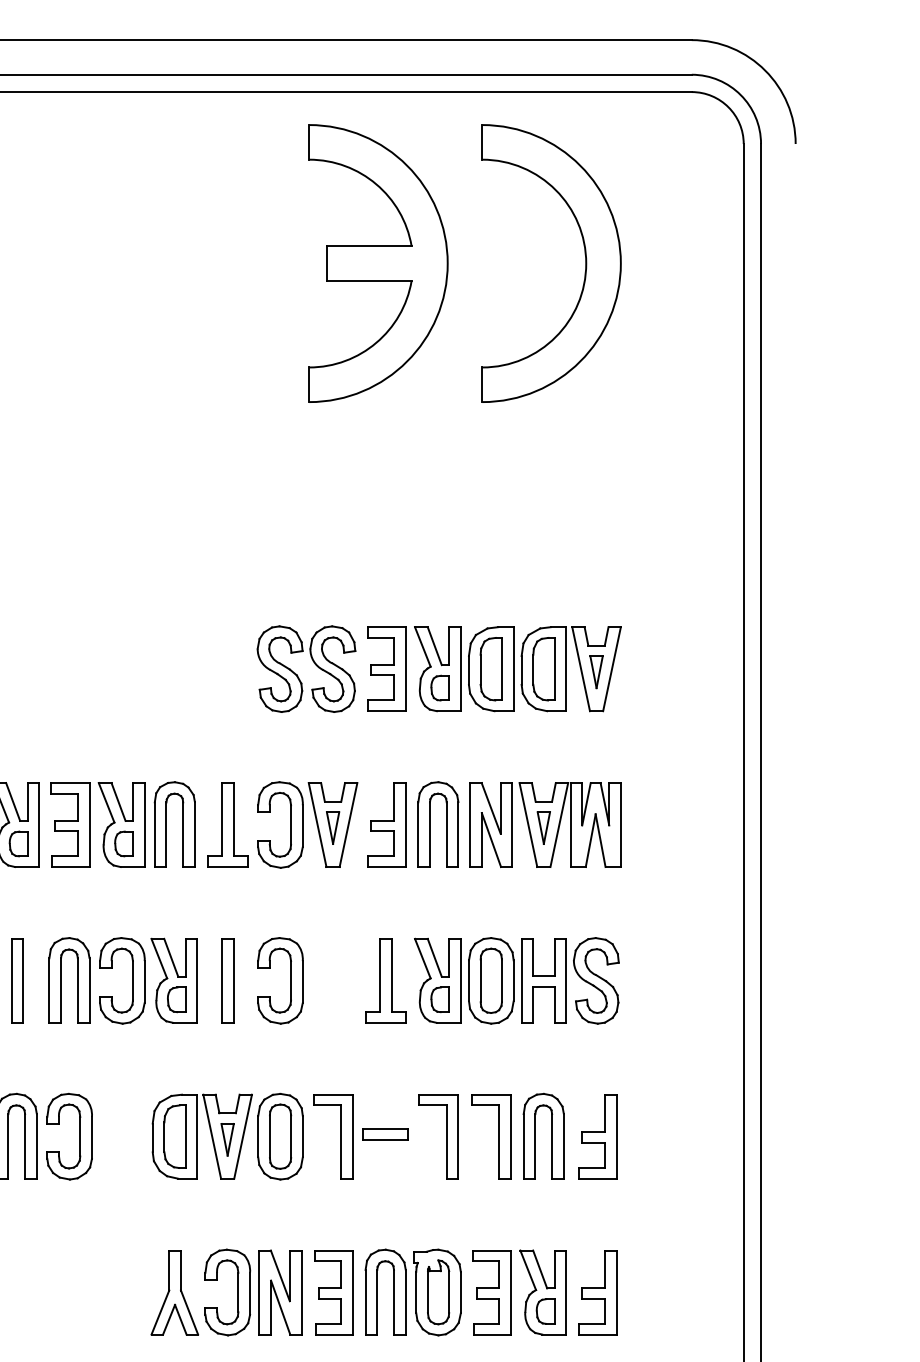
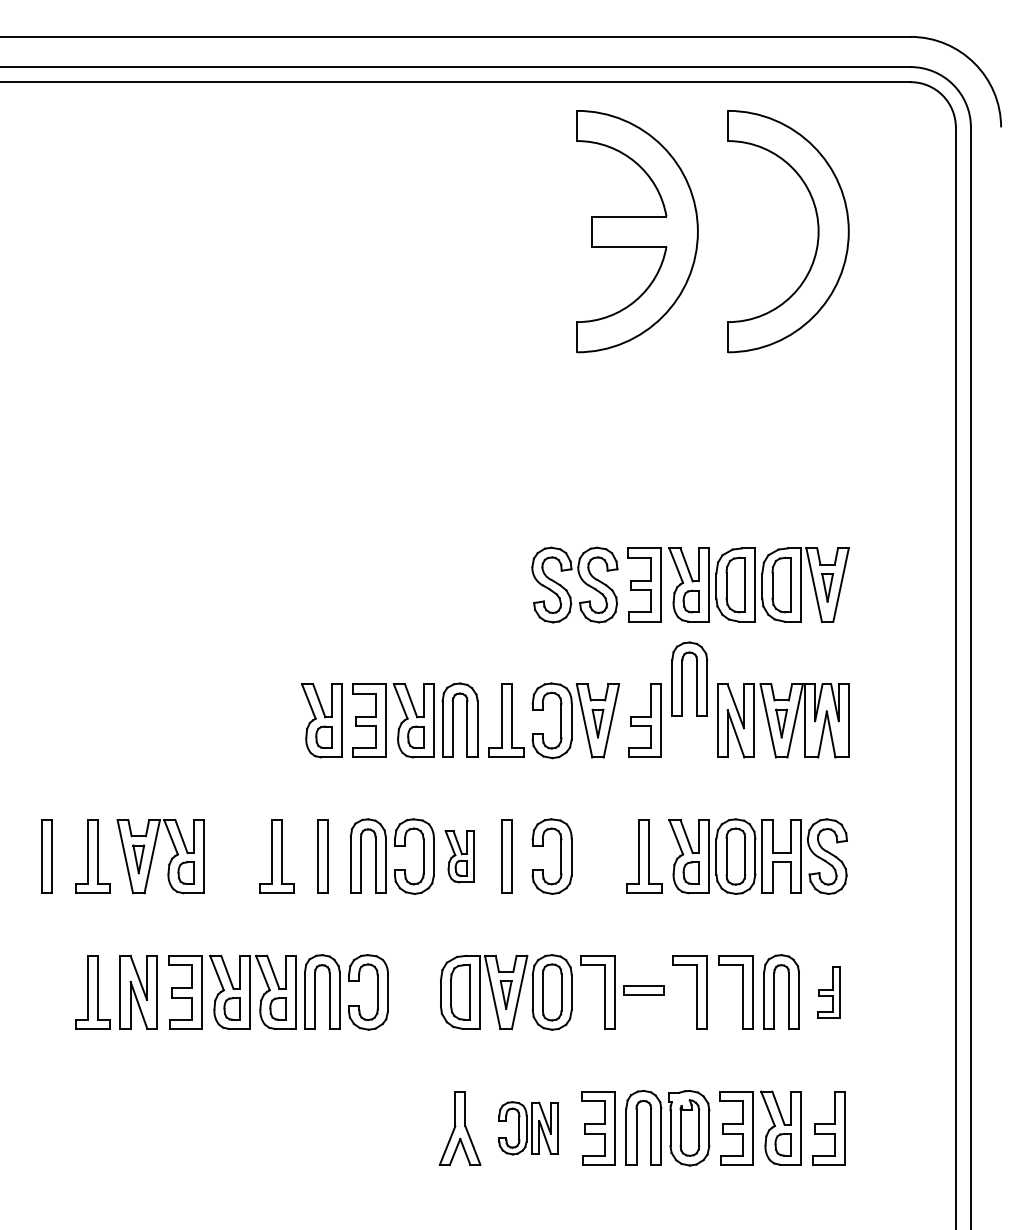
part: (430, 823) -> (682, 678), moved
part: (174, 980) -> (459, 856), size x0.7
part: (597, 1136) -> (828, 992), size x0.7
part: (253, 1292) -> (528, 1128), size x0.7

